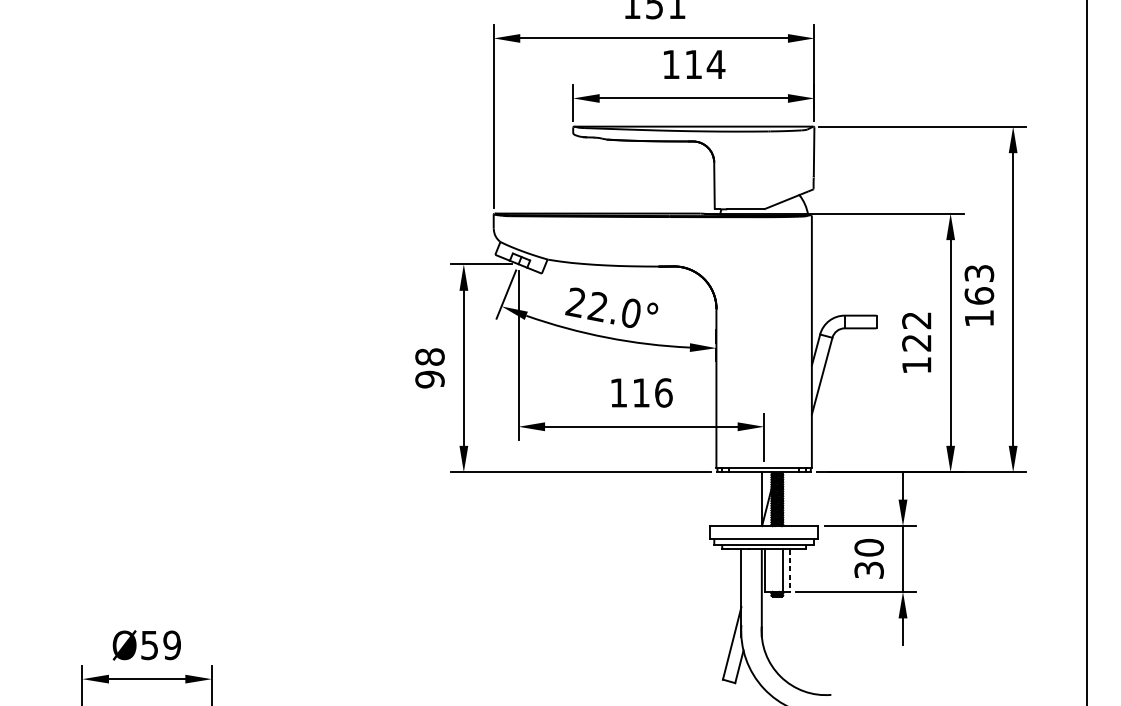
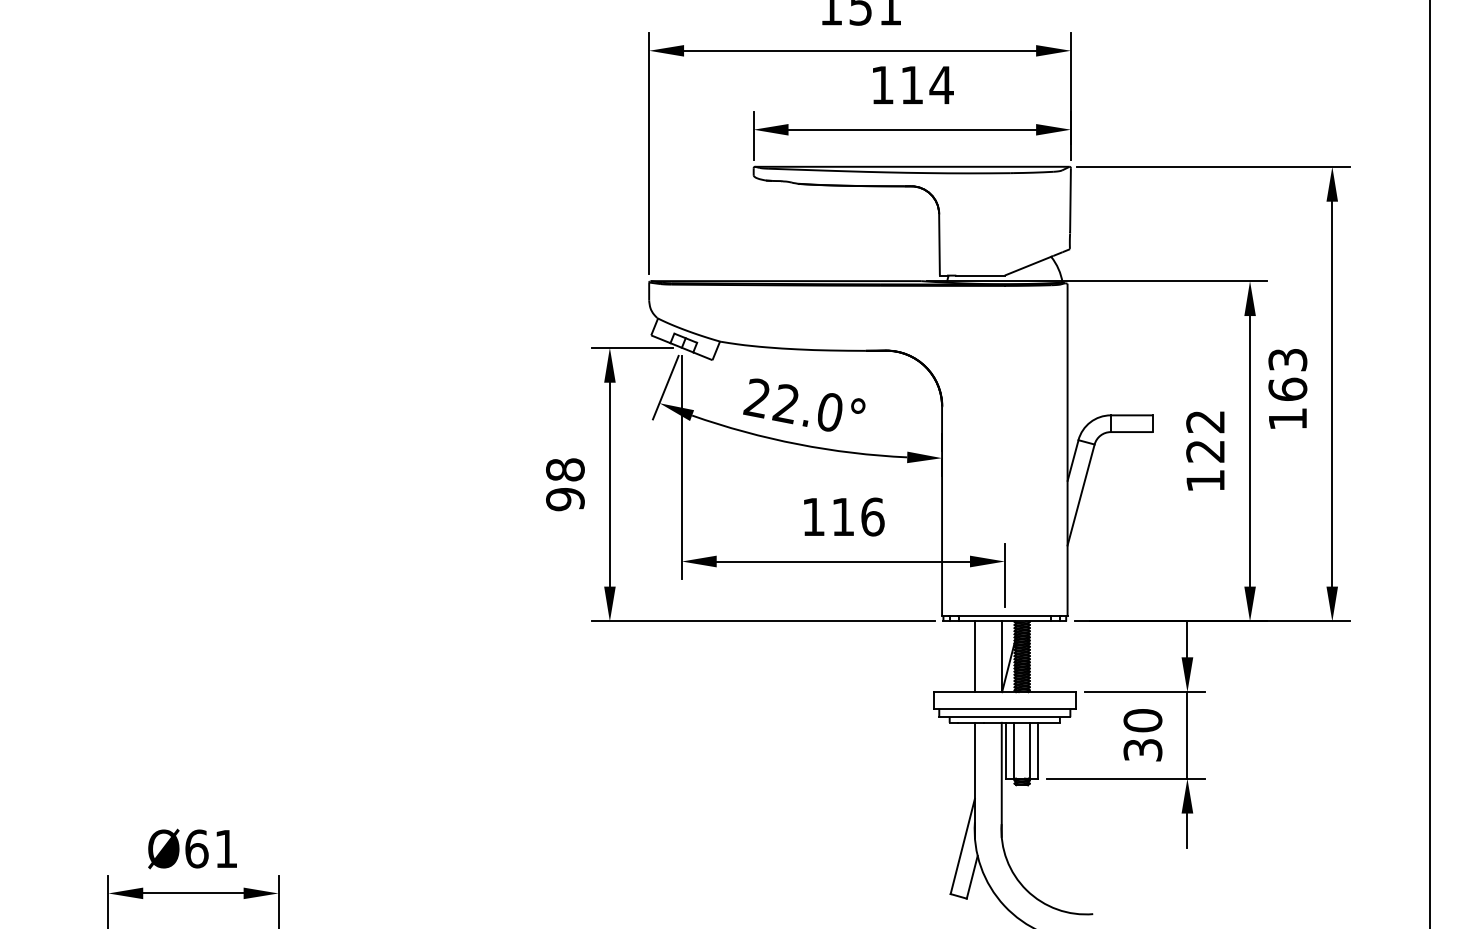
line: (741, 498) -> (974, 656), added
line: (771, 570) -> (1014, 750), added
line: (789, 570) -> (1038, 750), dashed -> solid
text: (160, 644) -> (211, 848), Ø59 -> Ø61

